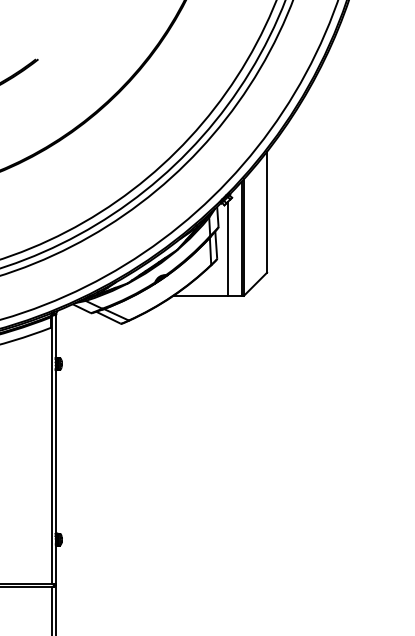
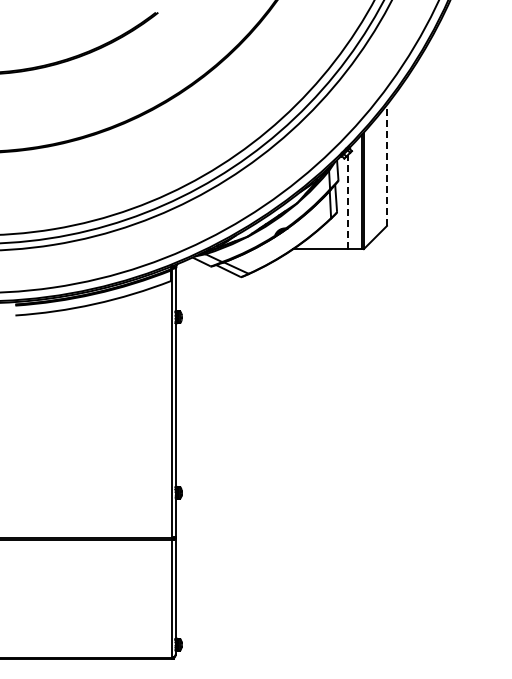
line: (266, 212) -> (386, 165), solid -> dashed
line: (228, 248) -> (348, 201), solid -> dashed

